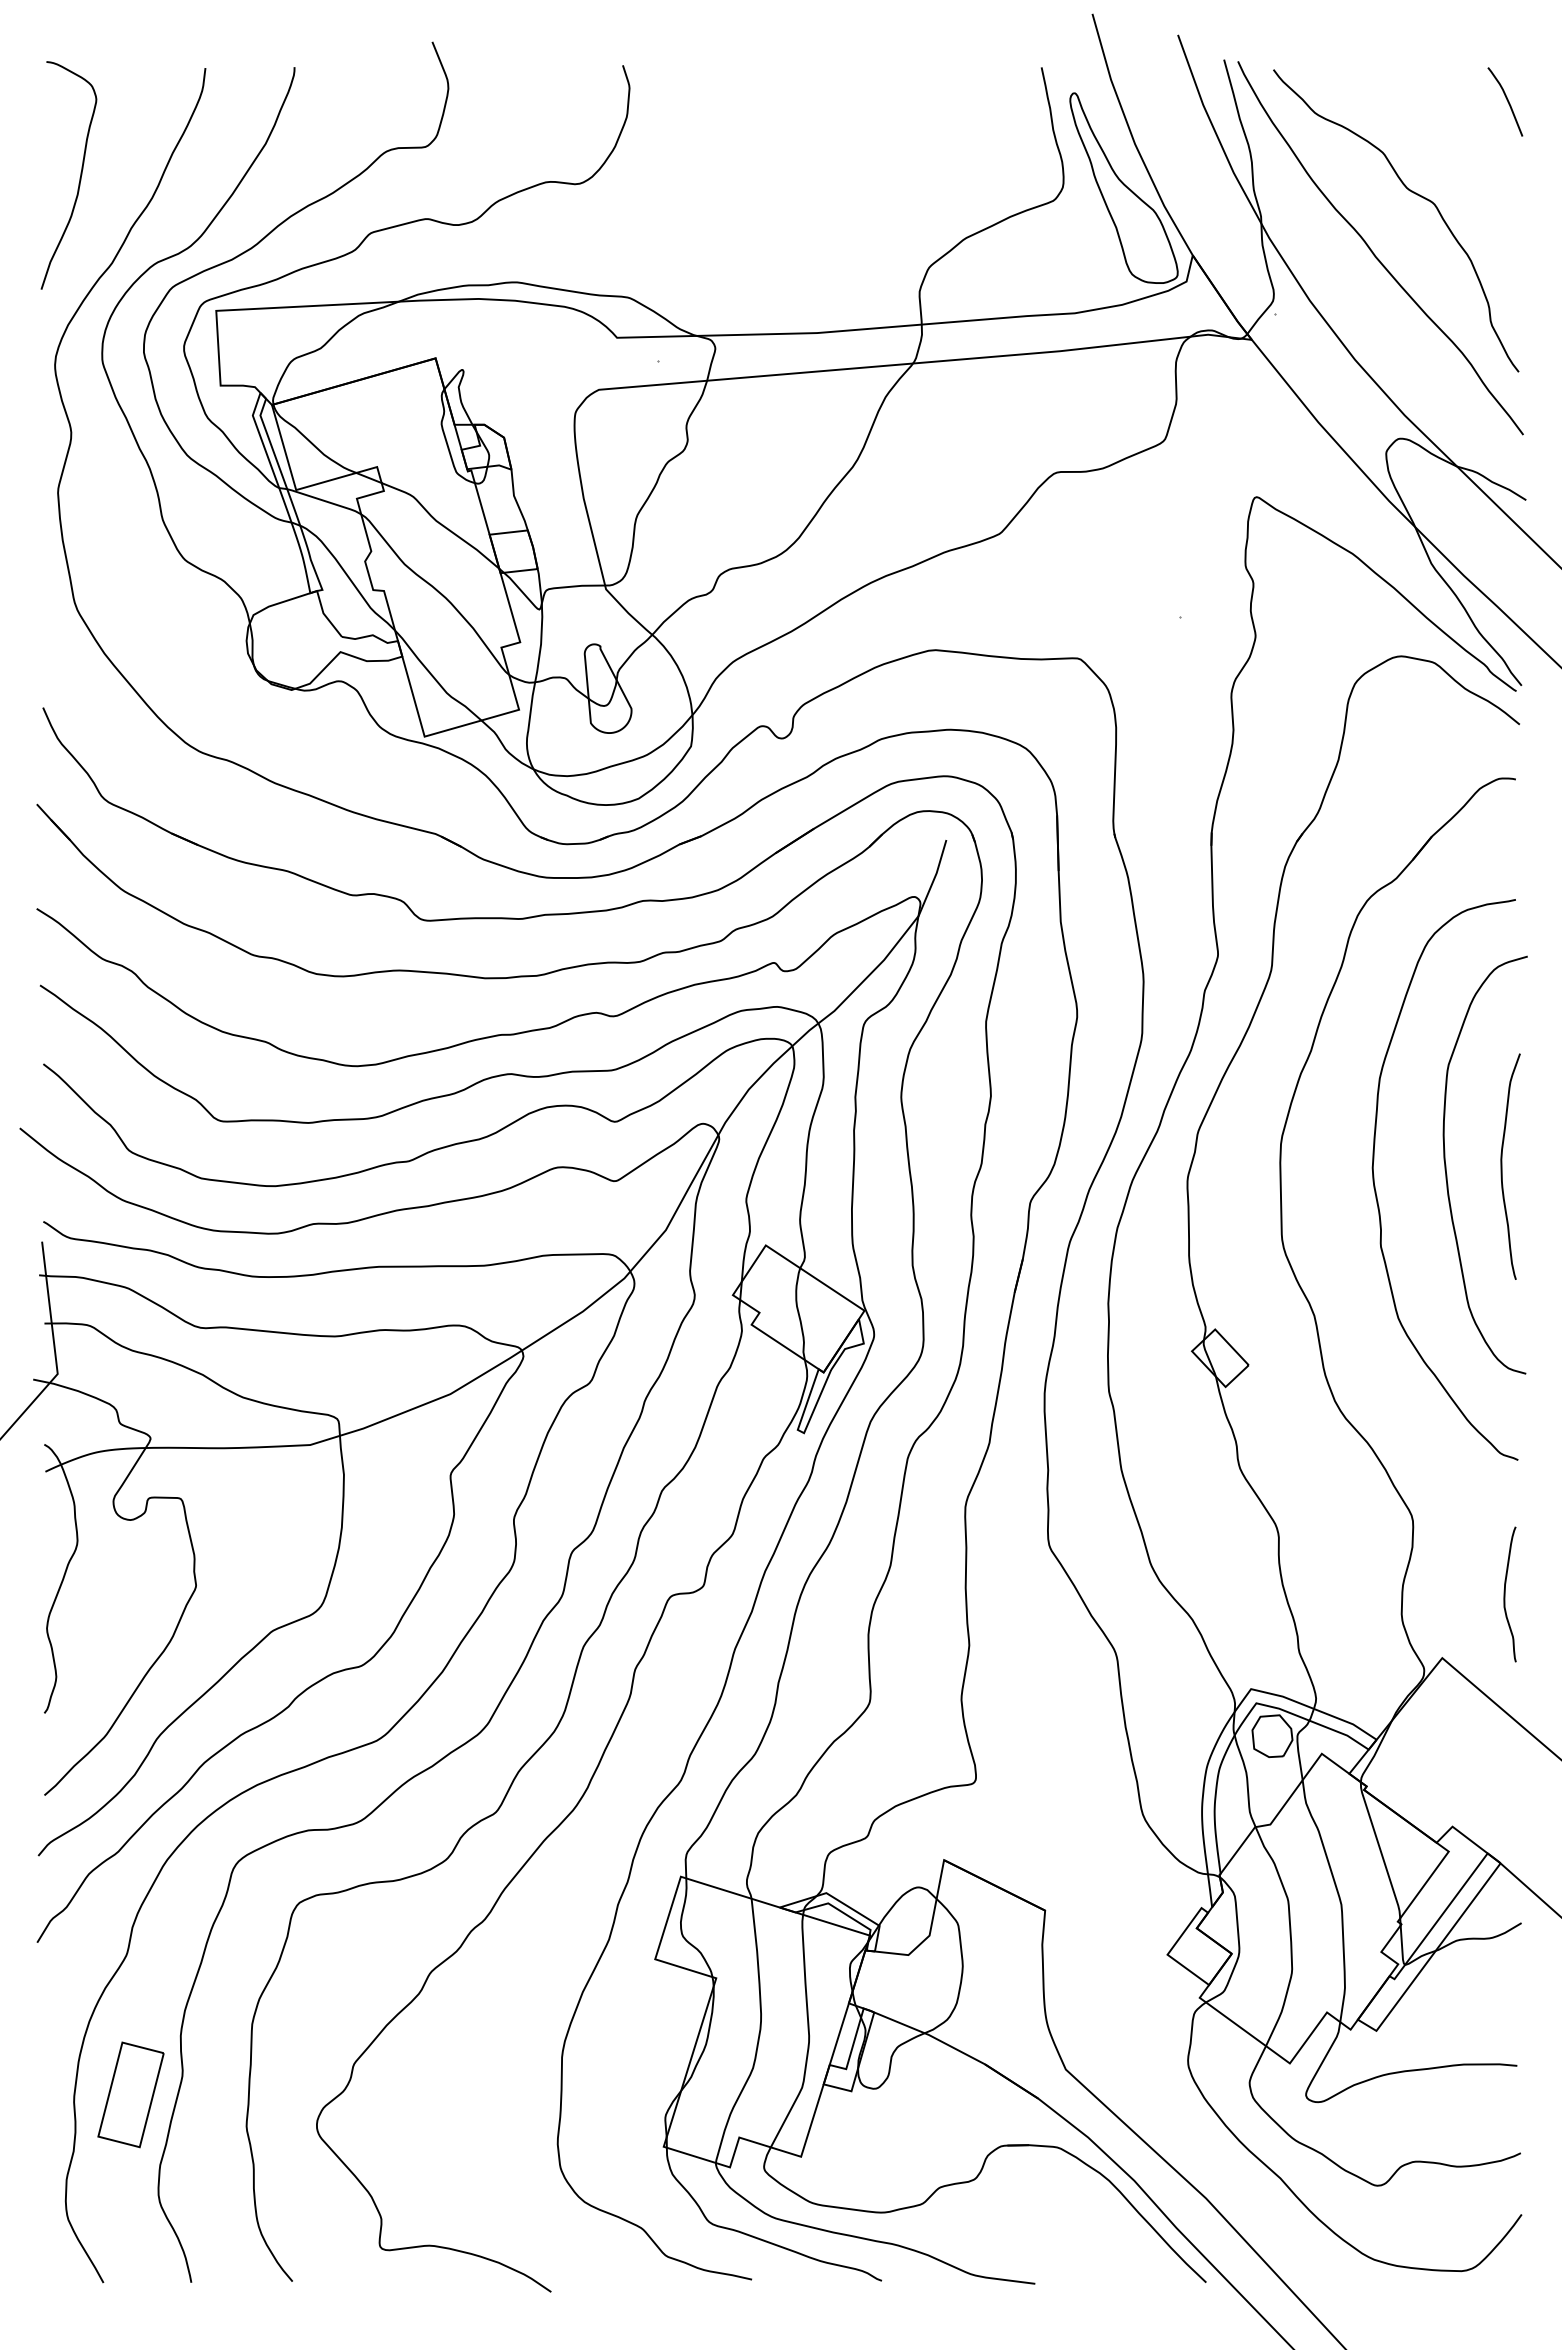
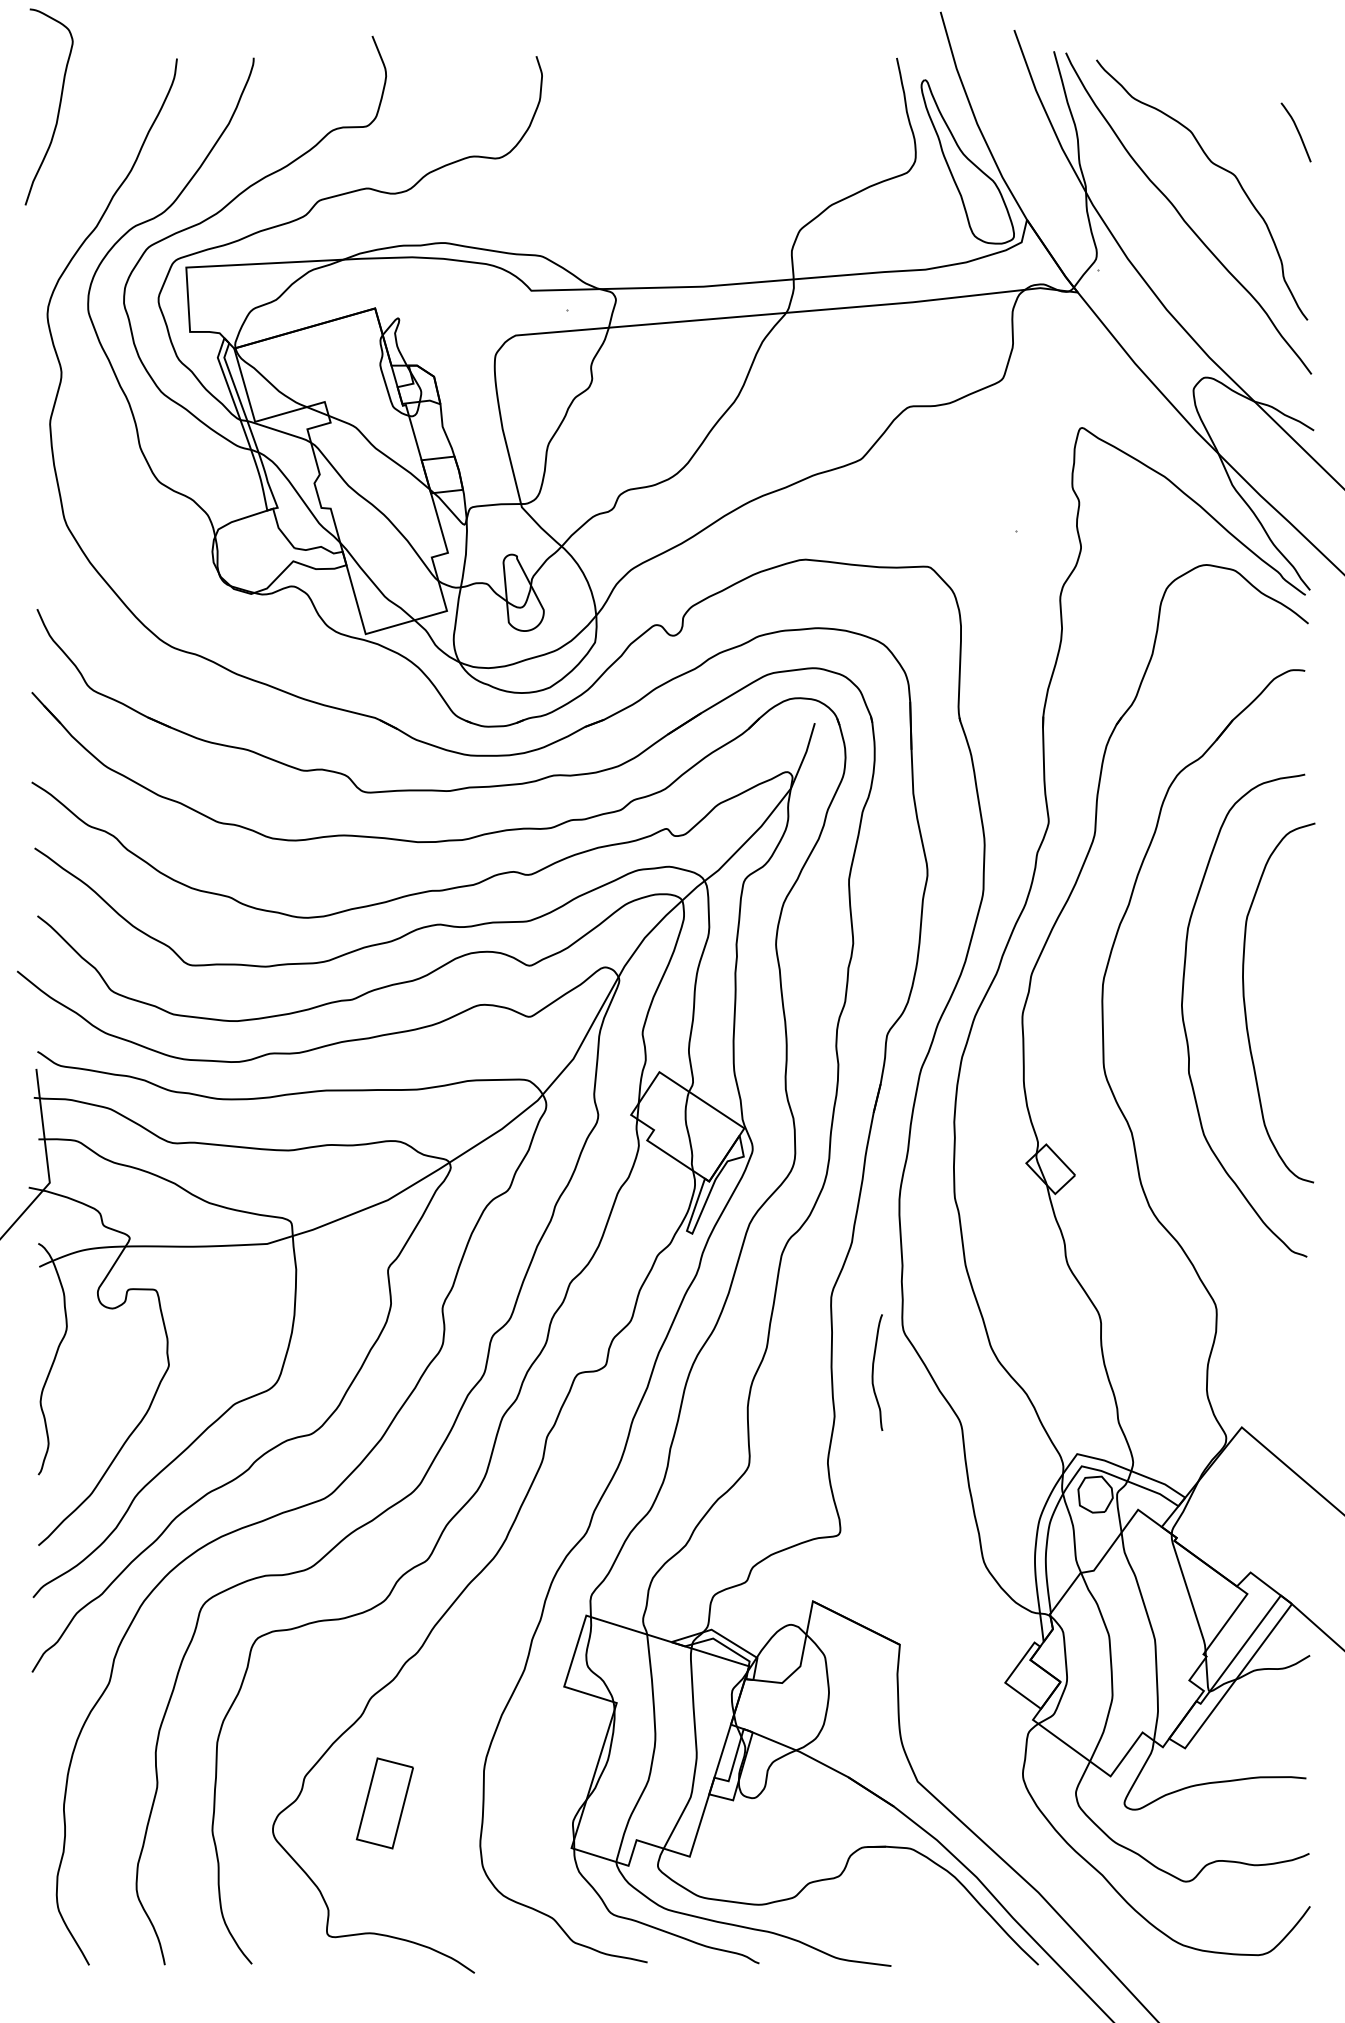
curve: (1506, 100) -> (1297, 131), moved
curve: (79, 177) -> (58, 108), moved
curve: (1502, 1166) -> (1293, 1004), removed
curve: (1505, 1594) -> (873, 1372), moved
part: (130, 2094) -> (384, 1803), moved

